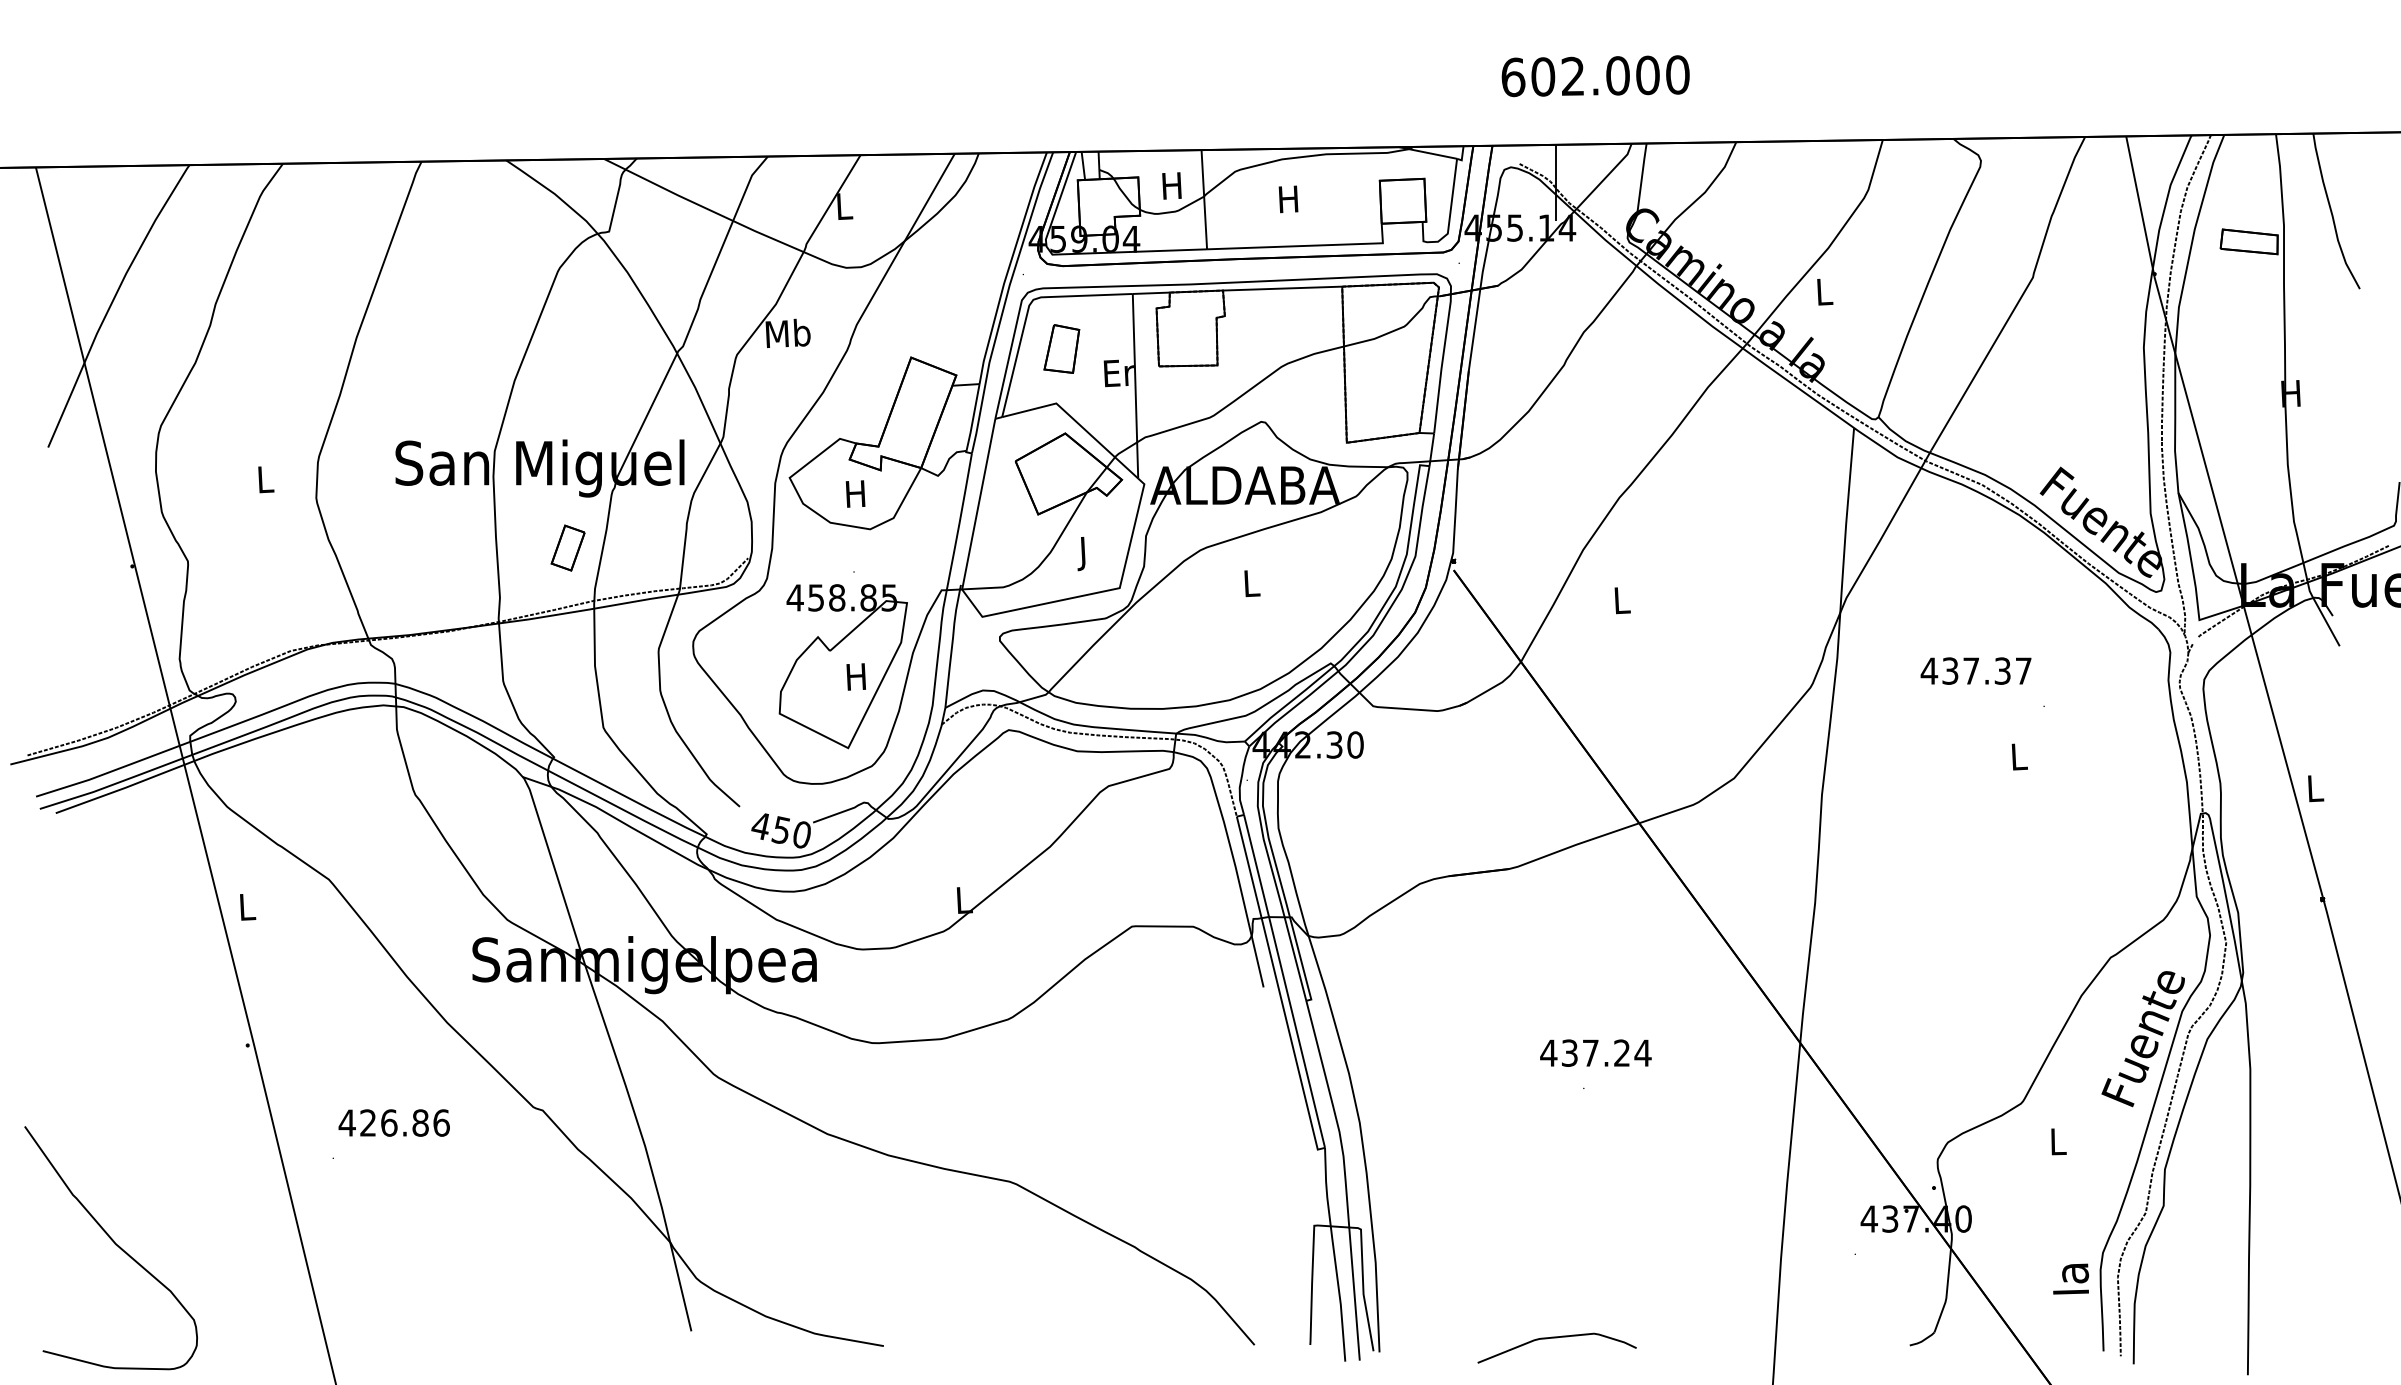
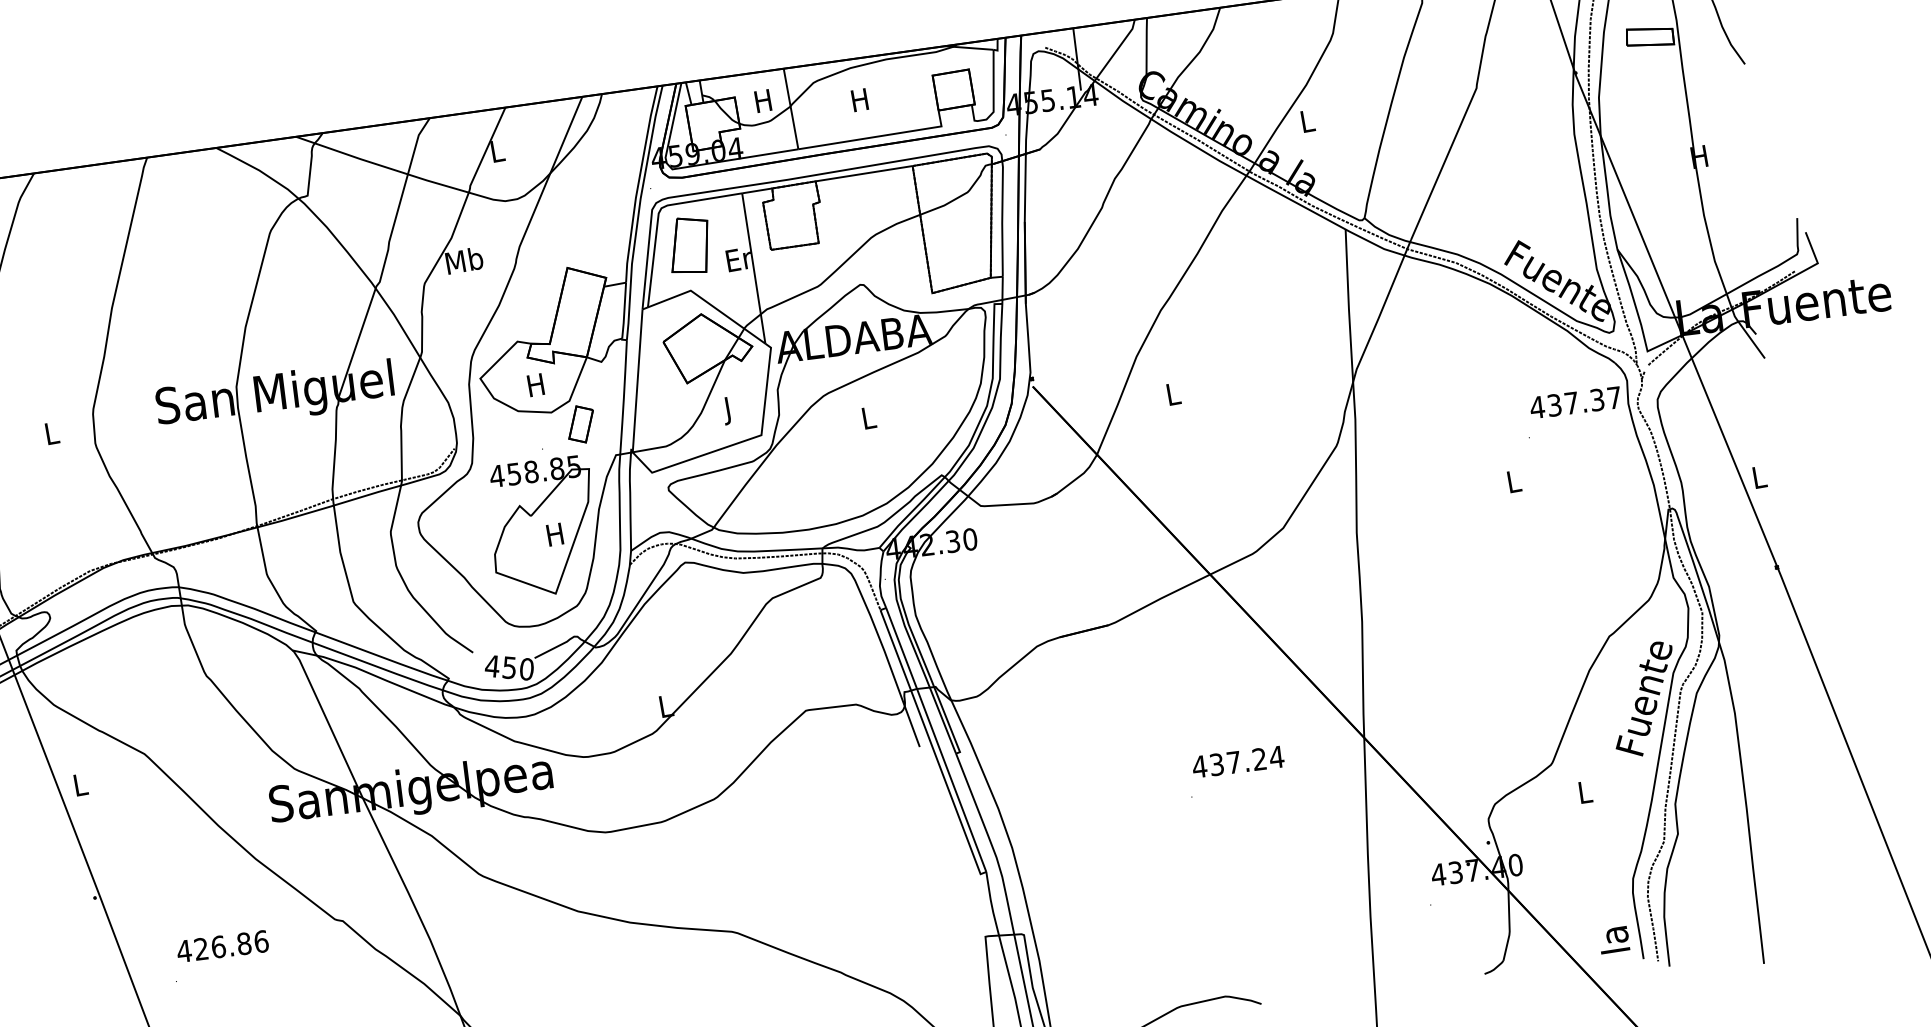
part: (1061, 348) -> (689, 245), size x1.43
part: (567, 547) -> (580, 424), moved
text: (1975, 670) -> (1575, 402), moved
text: (1595, 1052) -> (1237, 761), moved
text: (2071, 1278) -> (1614, 939), moved

